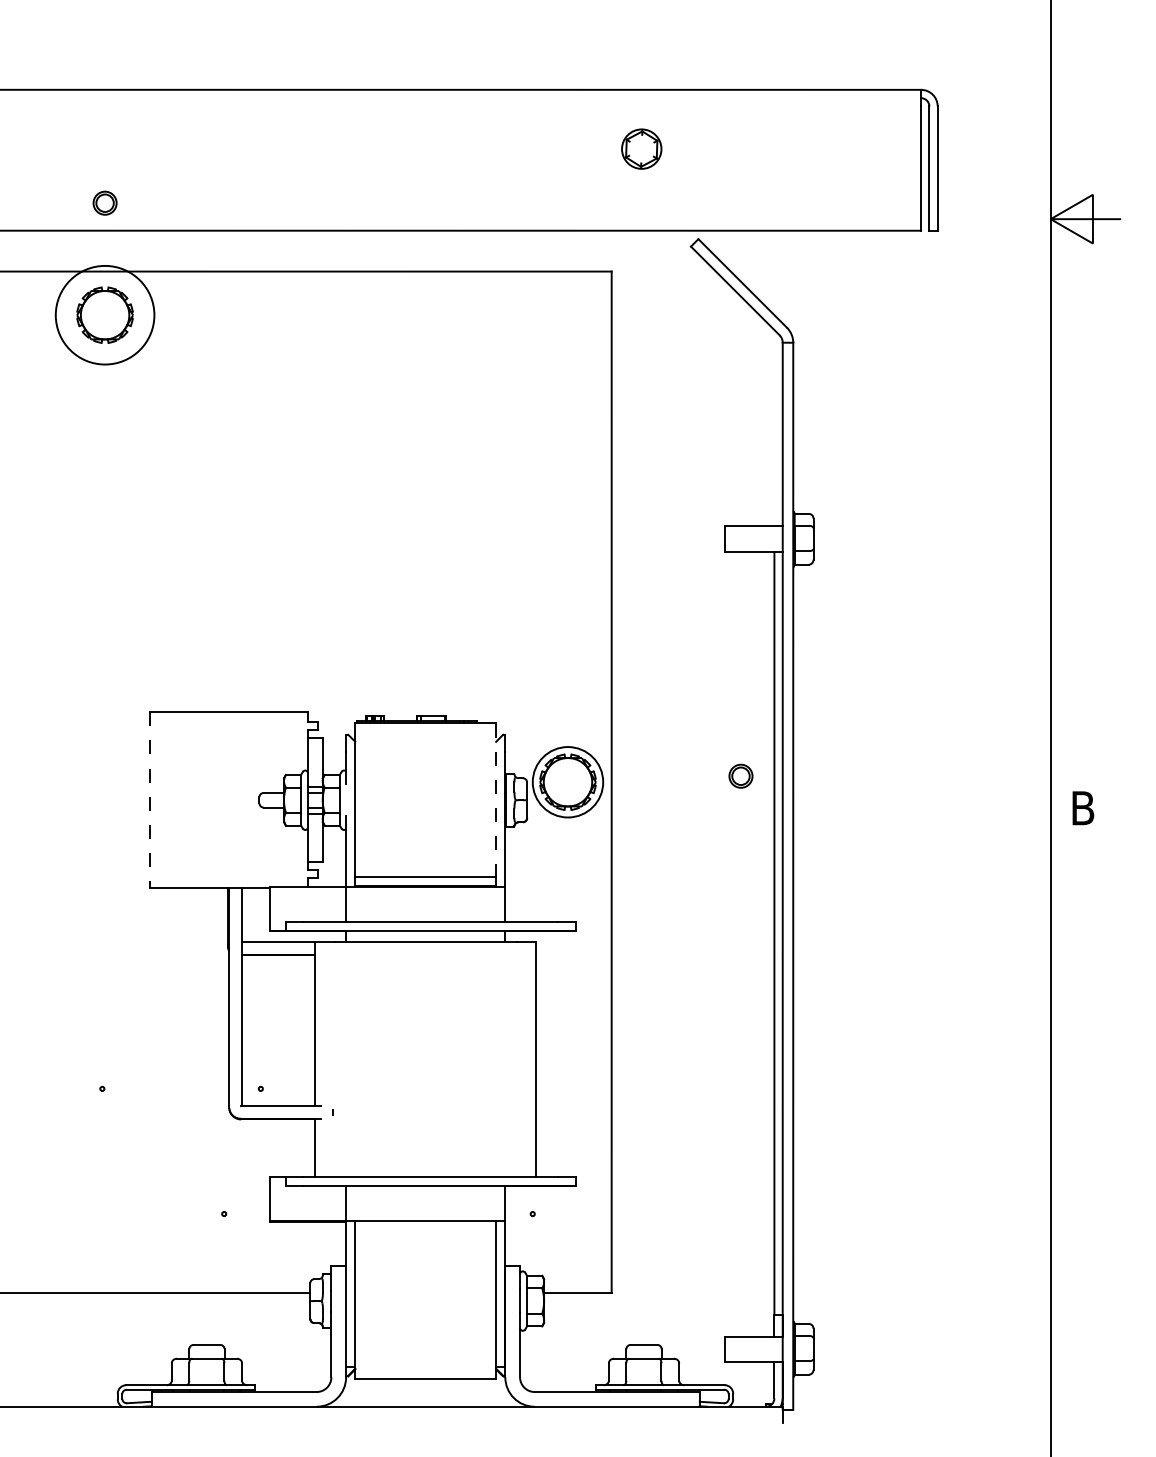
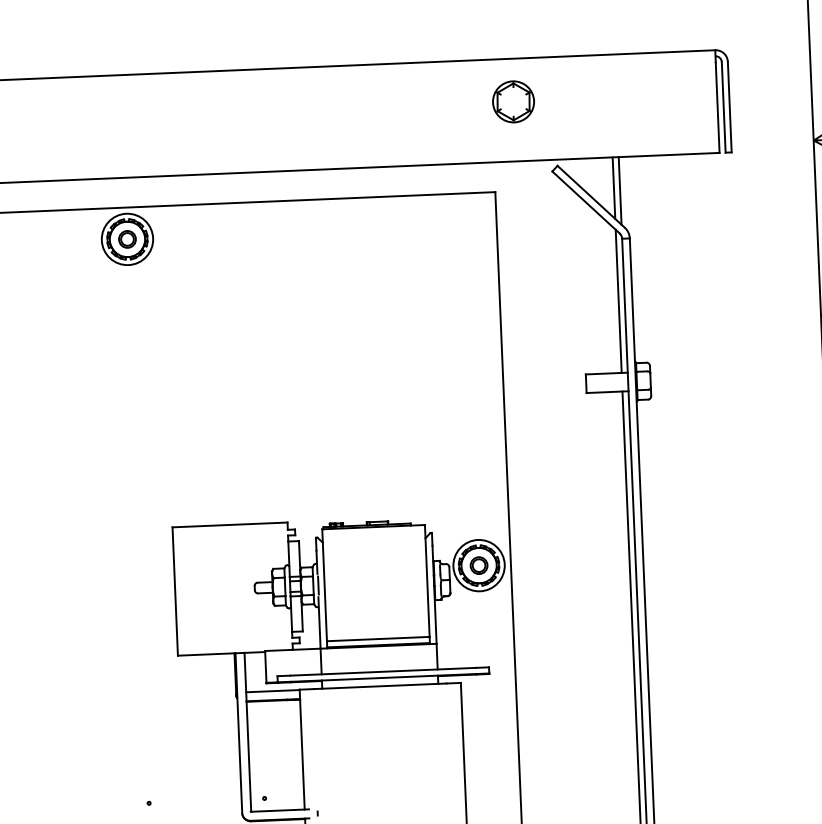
part: (641, 149) -> (513, 102), size x1.43
part: (104, 202) -> (127, 238), moved
line: (774, 272) -> (614, 187), added
line: (782, 276) -> (619, 190), added
circle: (104, 315) -> (127, 239), size x0.71
line: (774, 428) -> (618, 301), added
part: (740, 775) -> (478, 565), moved
line: (346, 799) -> (318, 584), added
line: (150, 800) -> (175, 591), dashed -> solid
line: (496, 800) -> (427, 581), dashed -> solid

